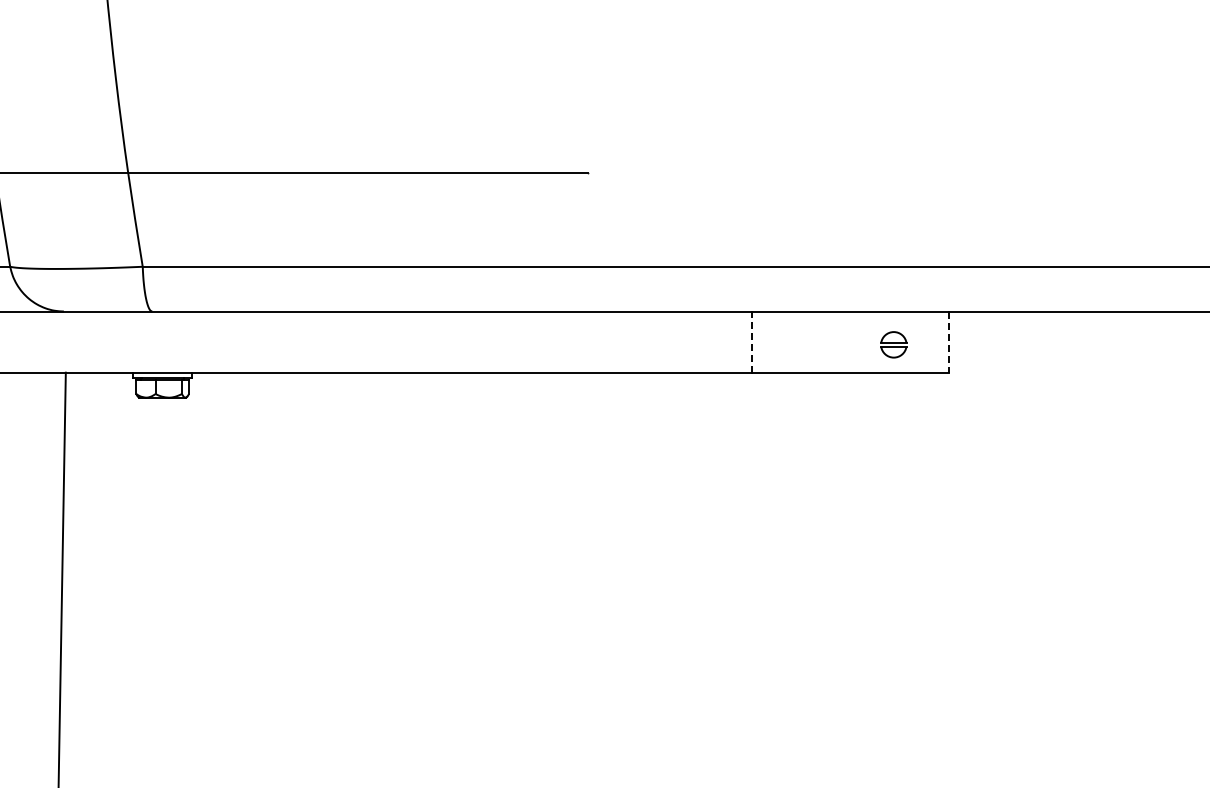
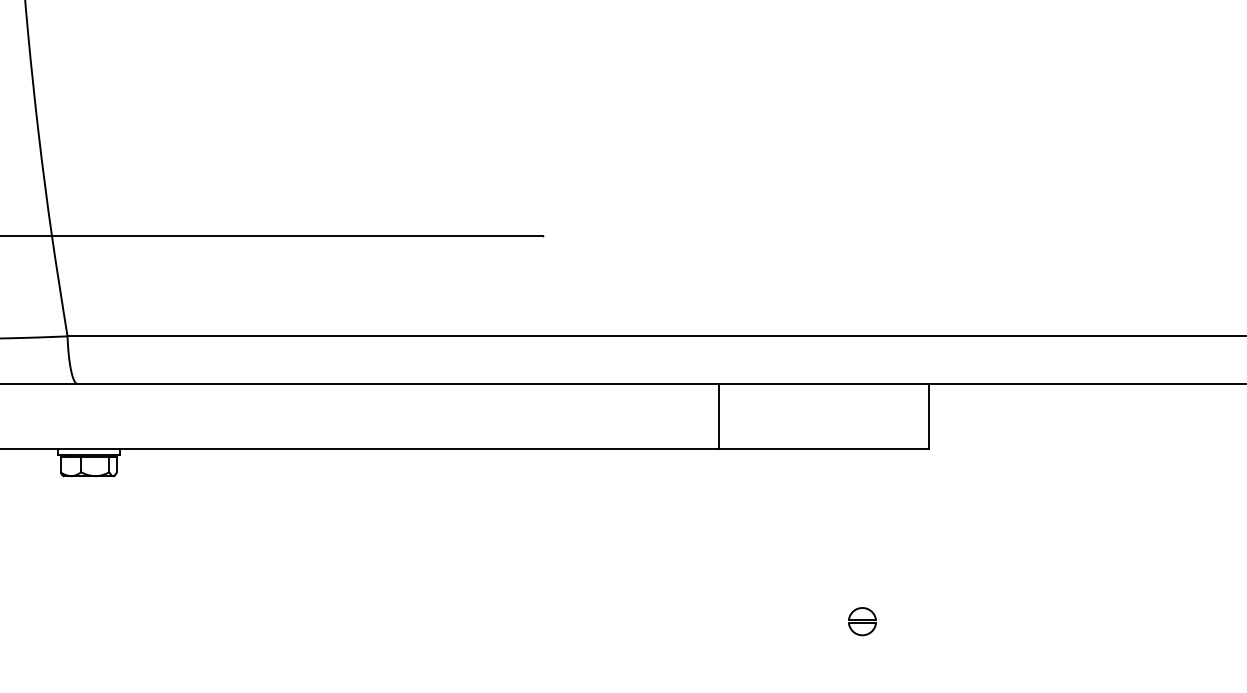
line: (752, 342) -> (718, 417), dashed -> solid
line: (948, 342) -> (928, 417), dashed -> solid
part: (893, 344) -> (862, 621), moved

